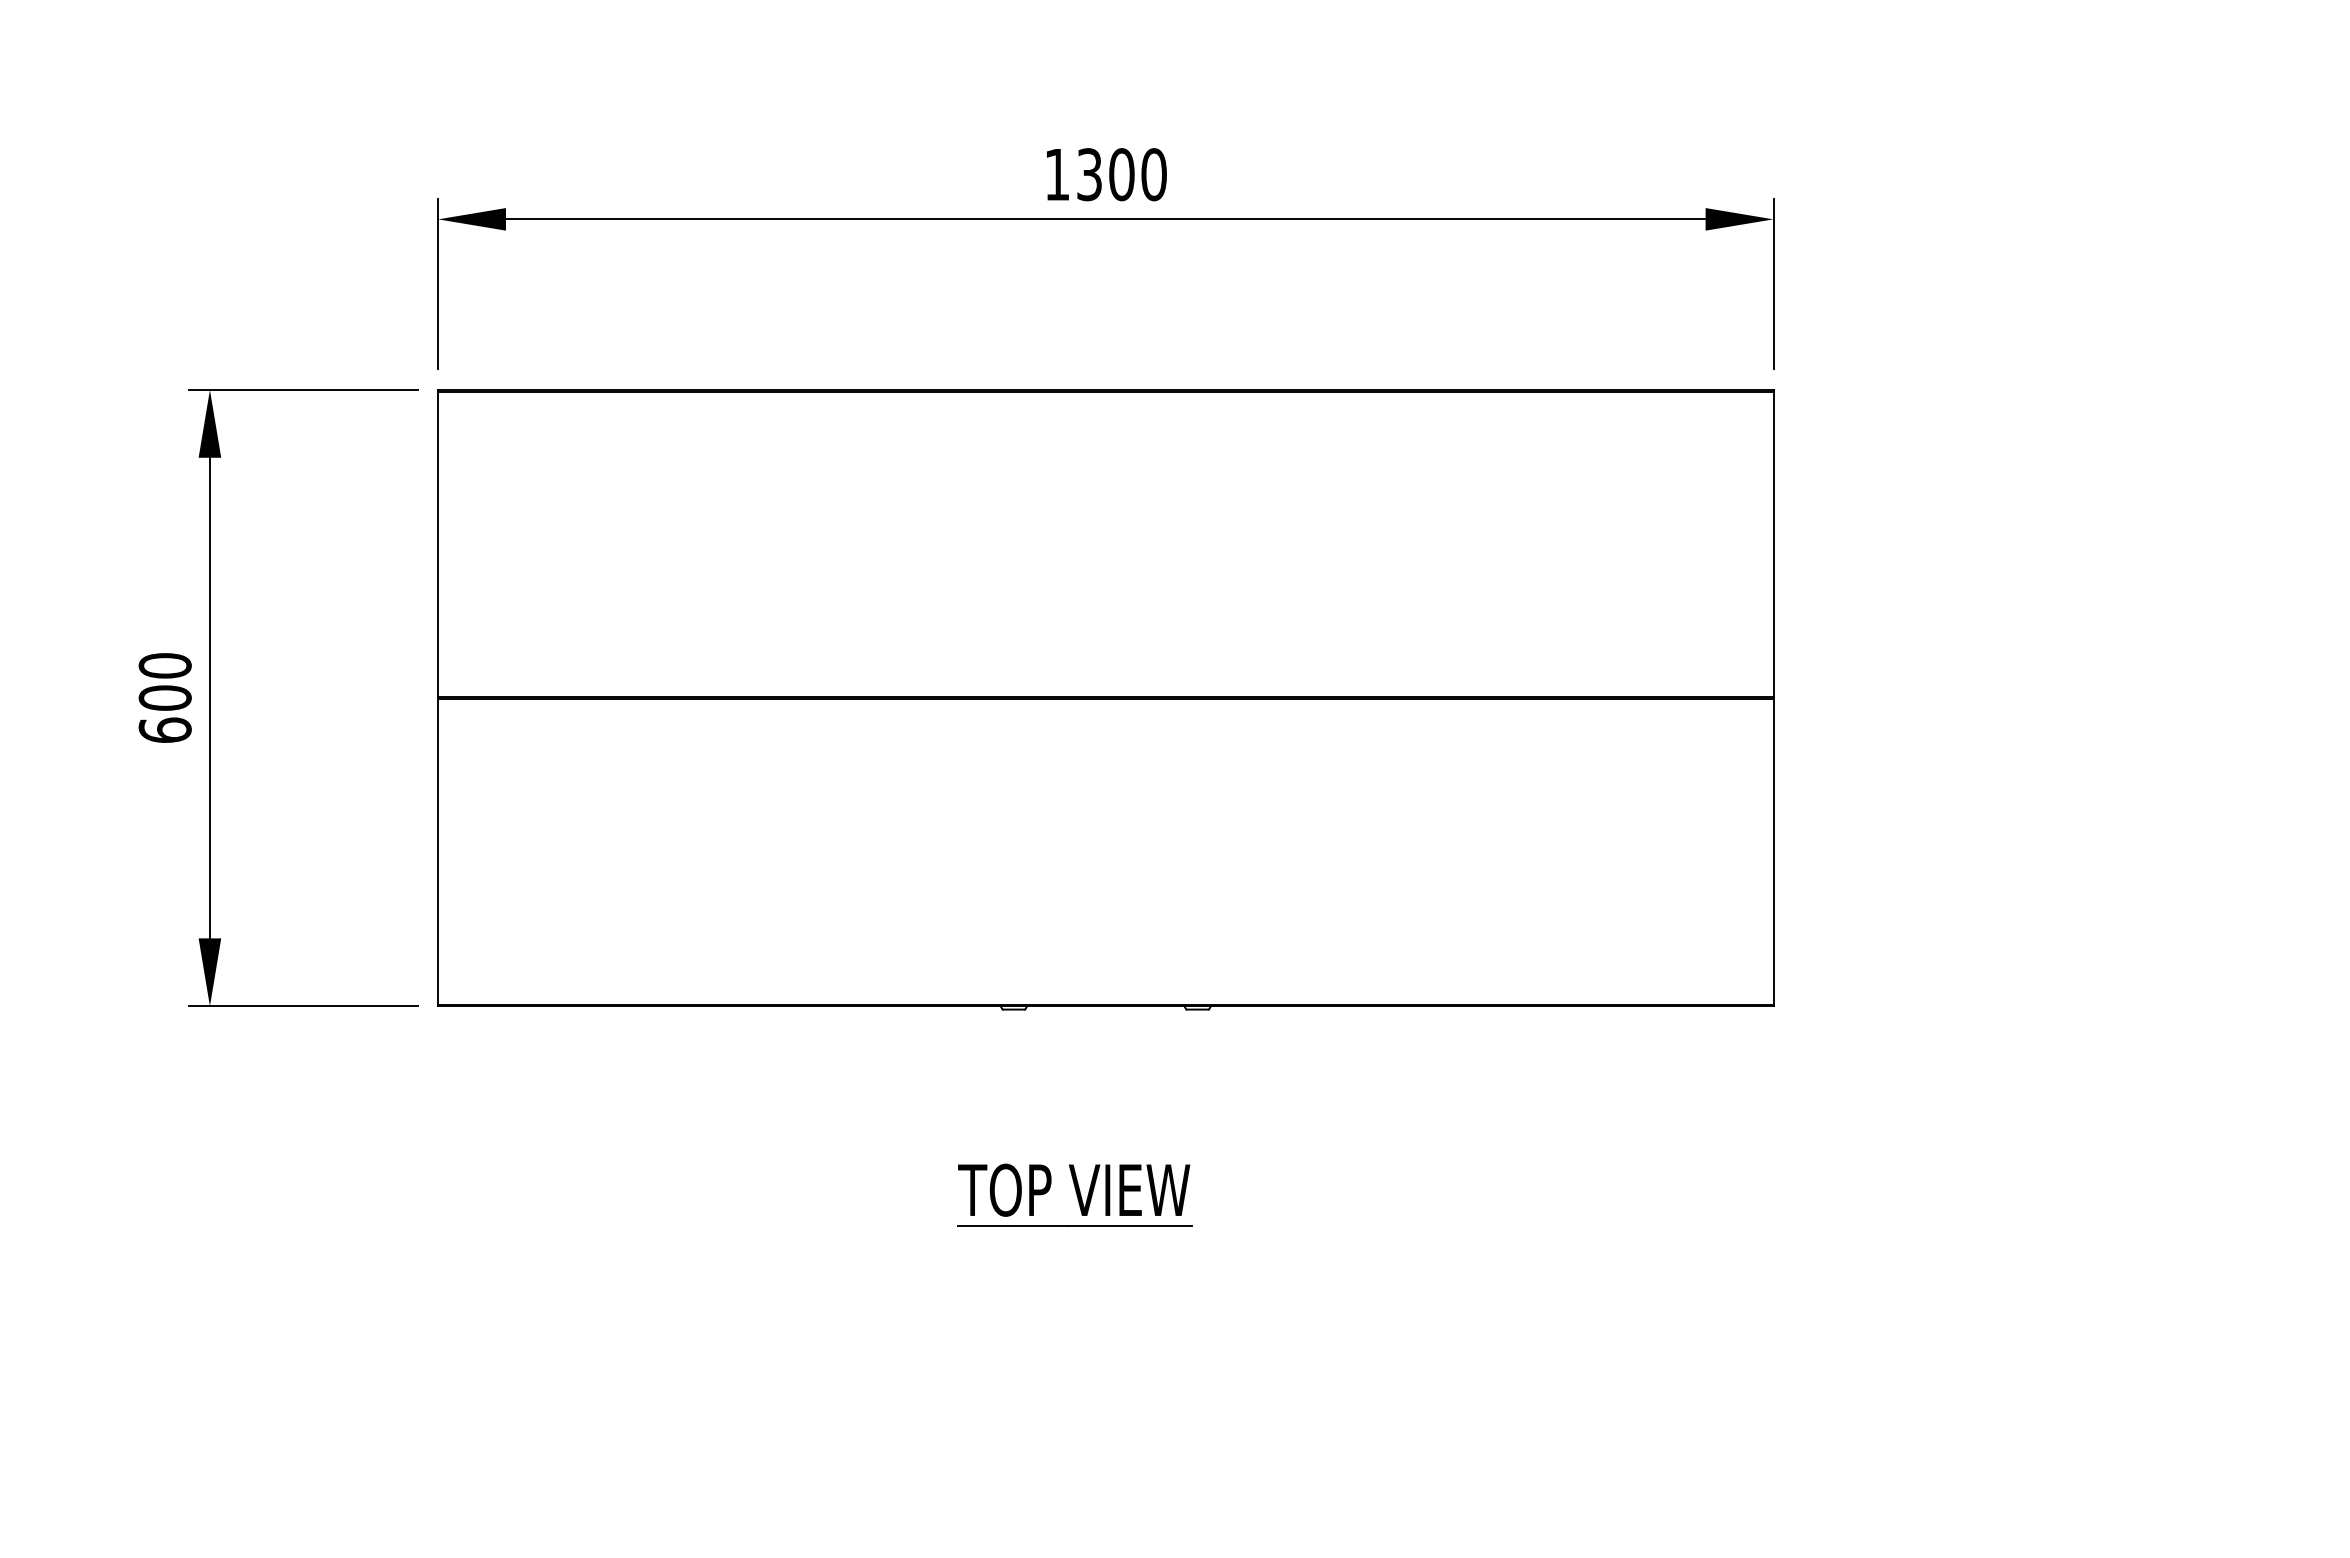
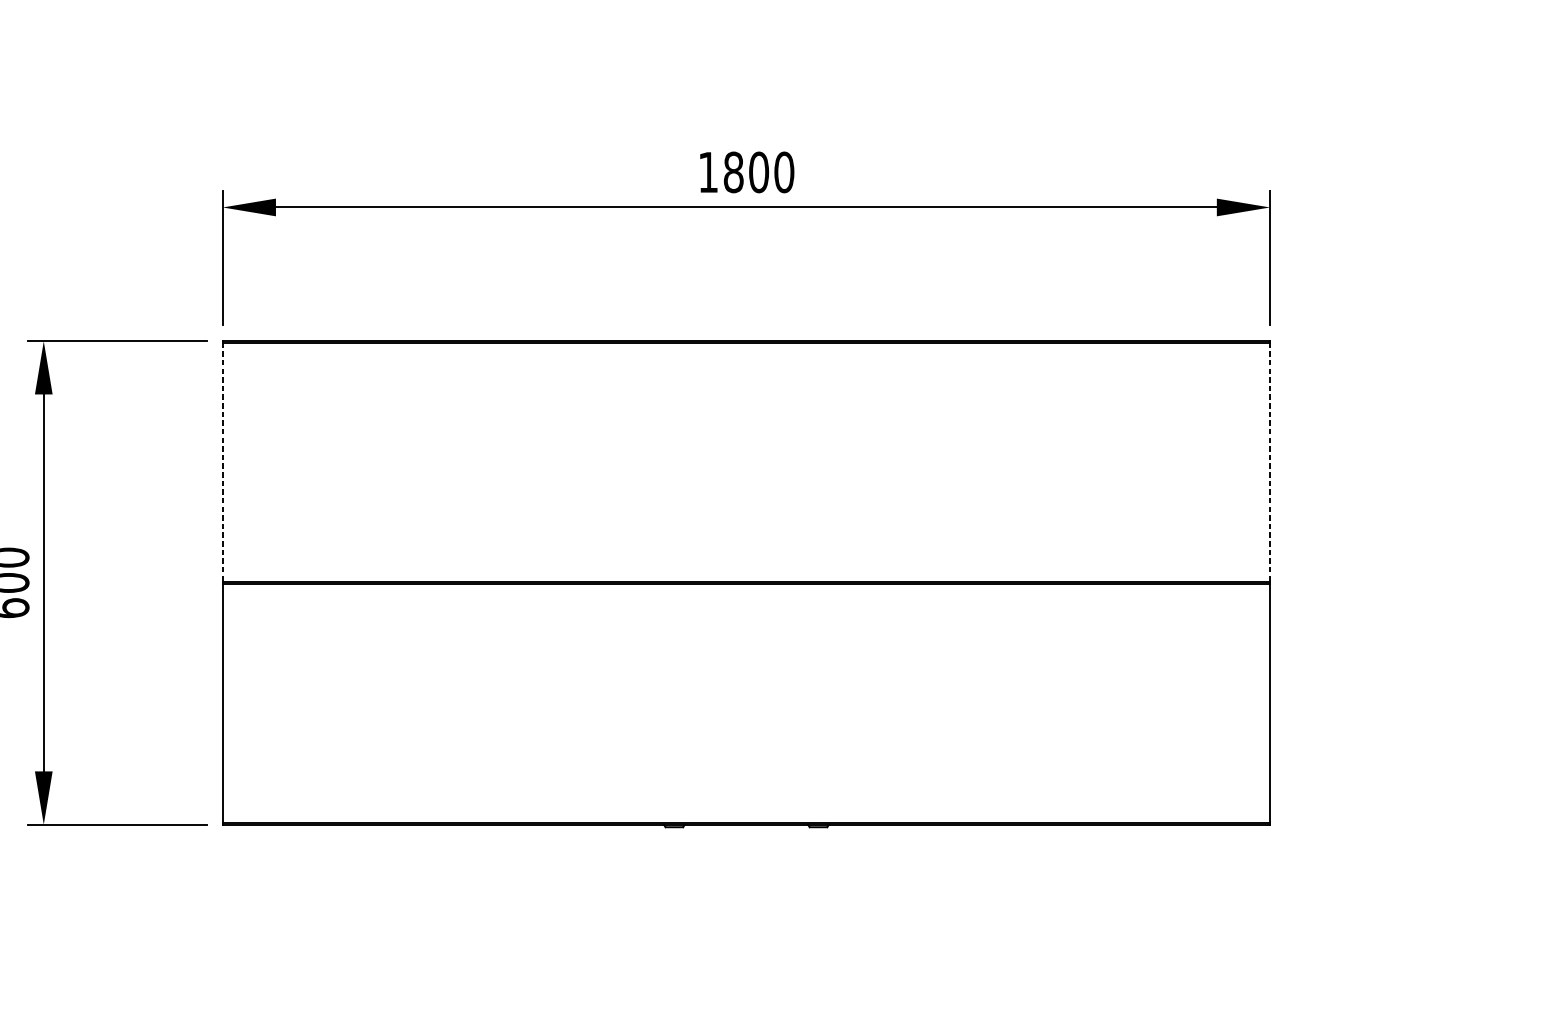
text: (1089, 174) -> (733, 172), 1300 -> 1800
line: (438, 544) -> (223, 462), solid -> dashed
line: (1773, 544) -> (1270, 462), solid -> dashed
part: (1074, 1194) -> (721, 972), removed

